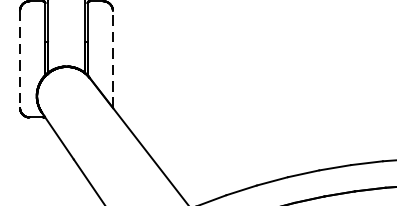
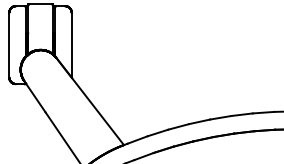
line: (20, 59) -> (9, 45), dashed -> solid
line: (112, 59) -> (71, 45), dashed -> solid

